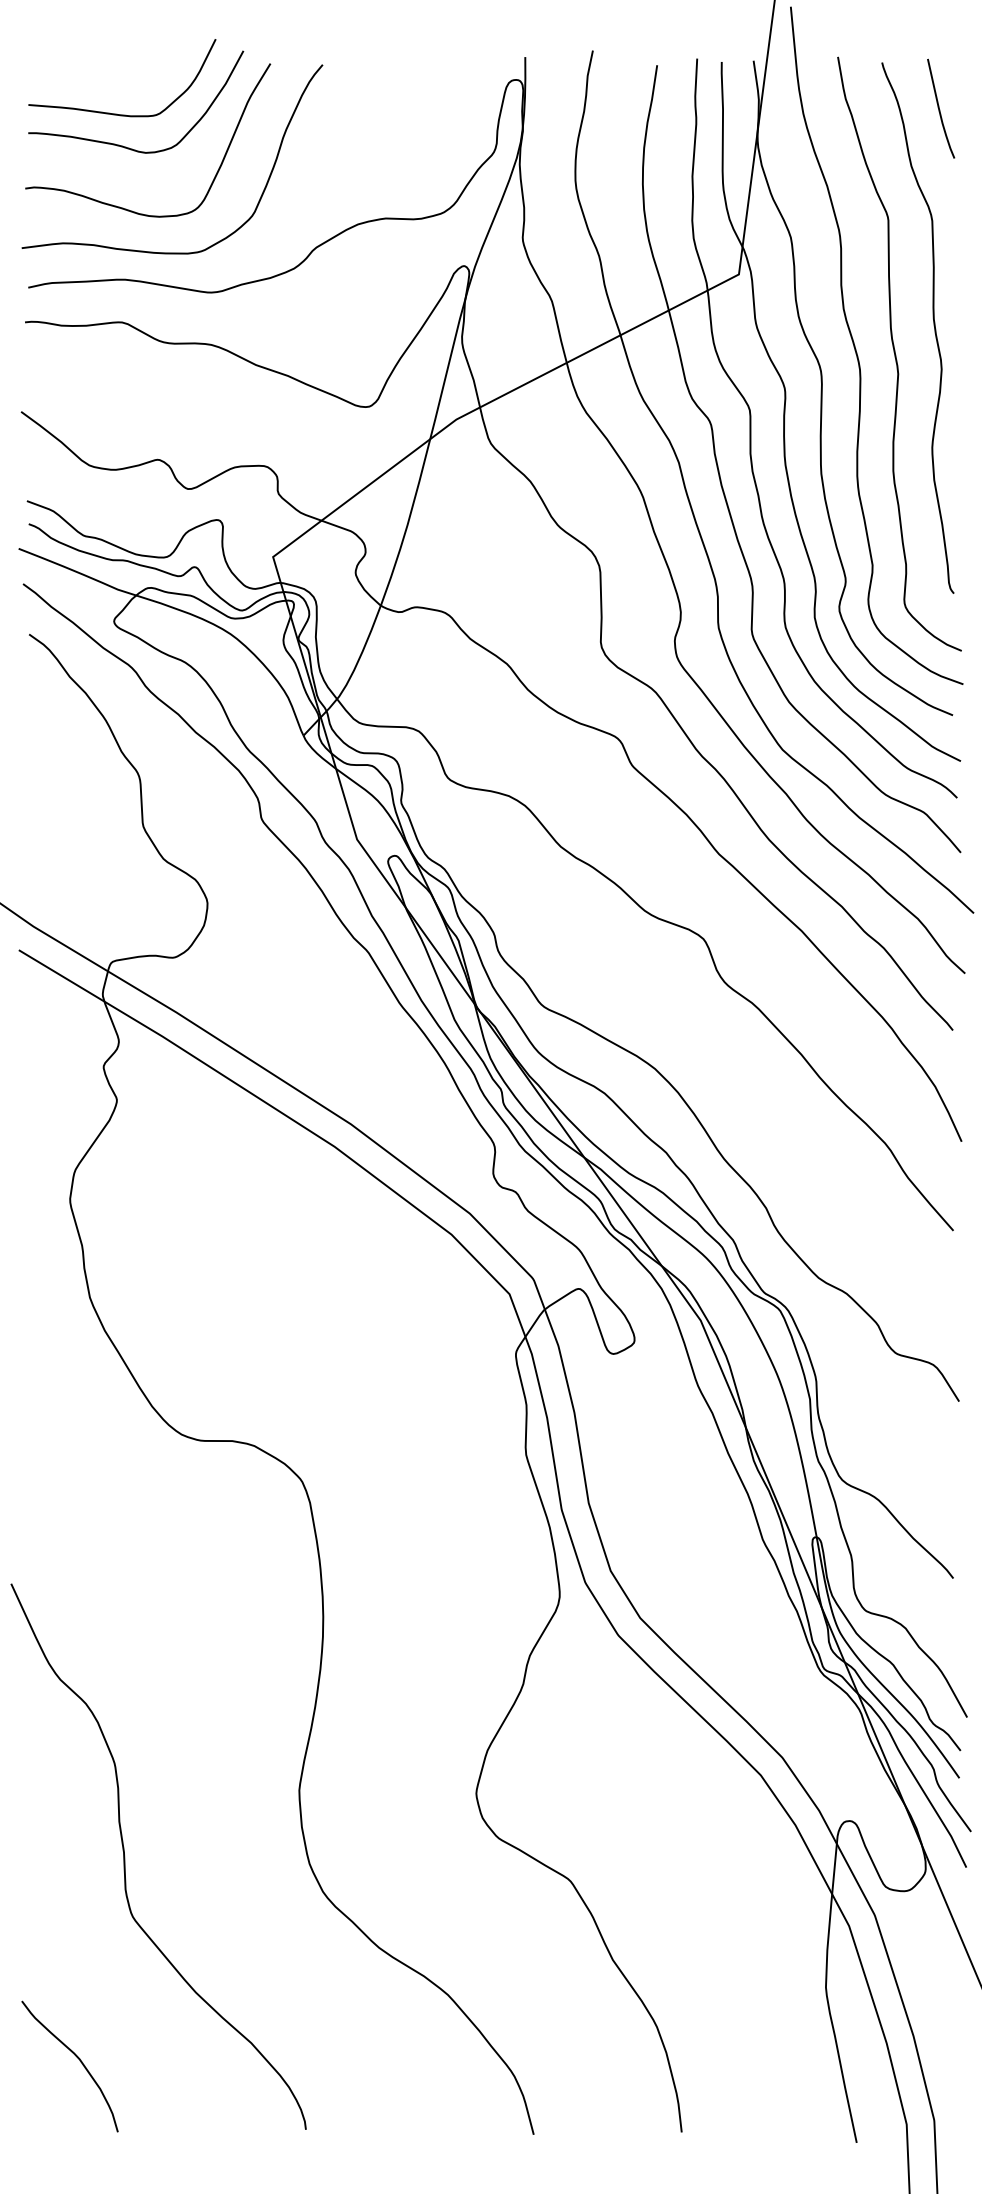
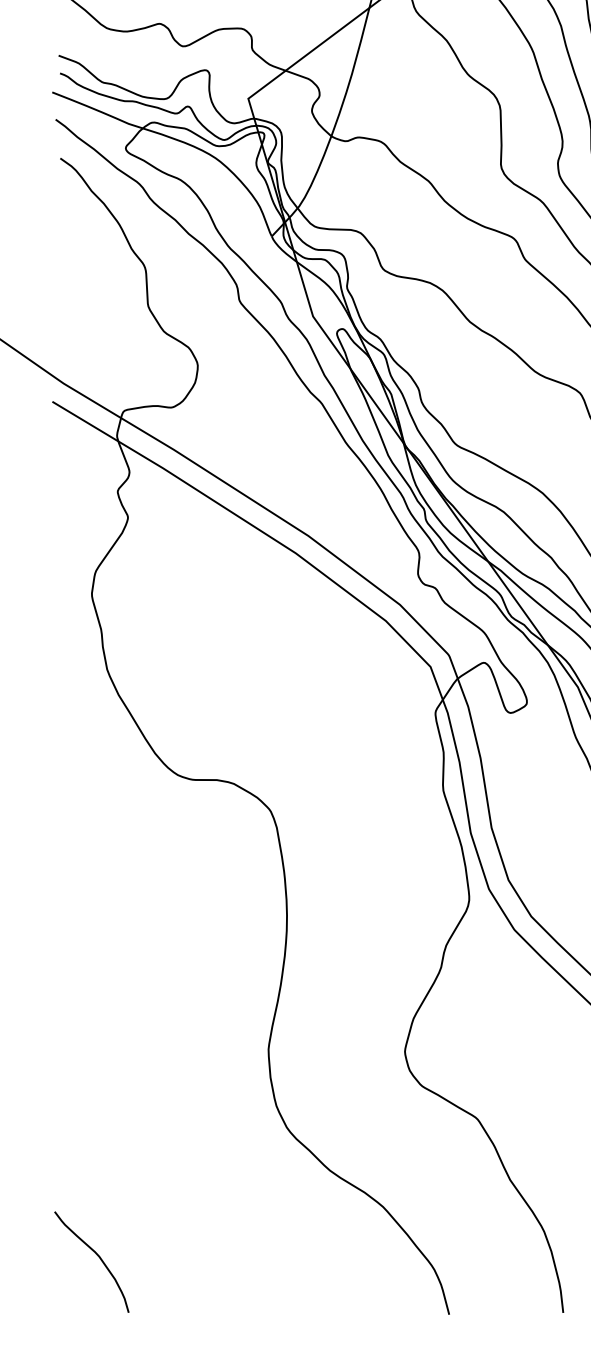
curve: (125, 1856) -> (134, 1100), removed

